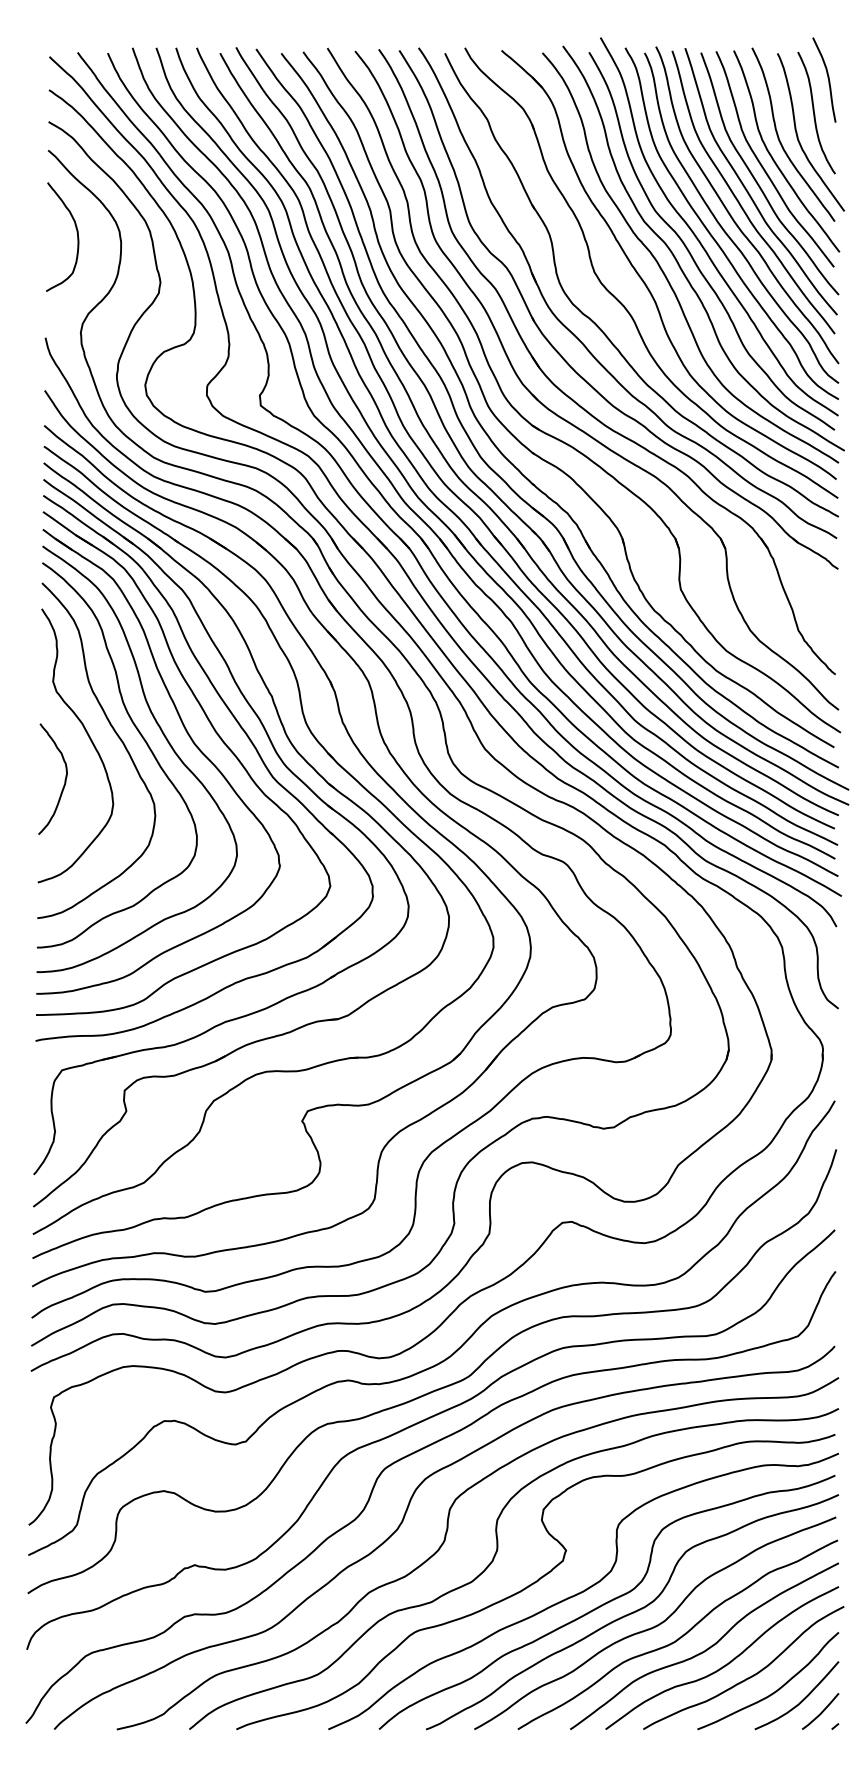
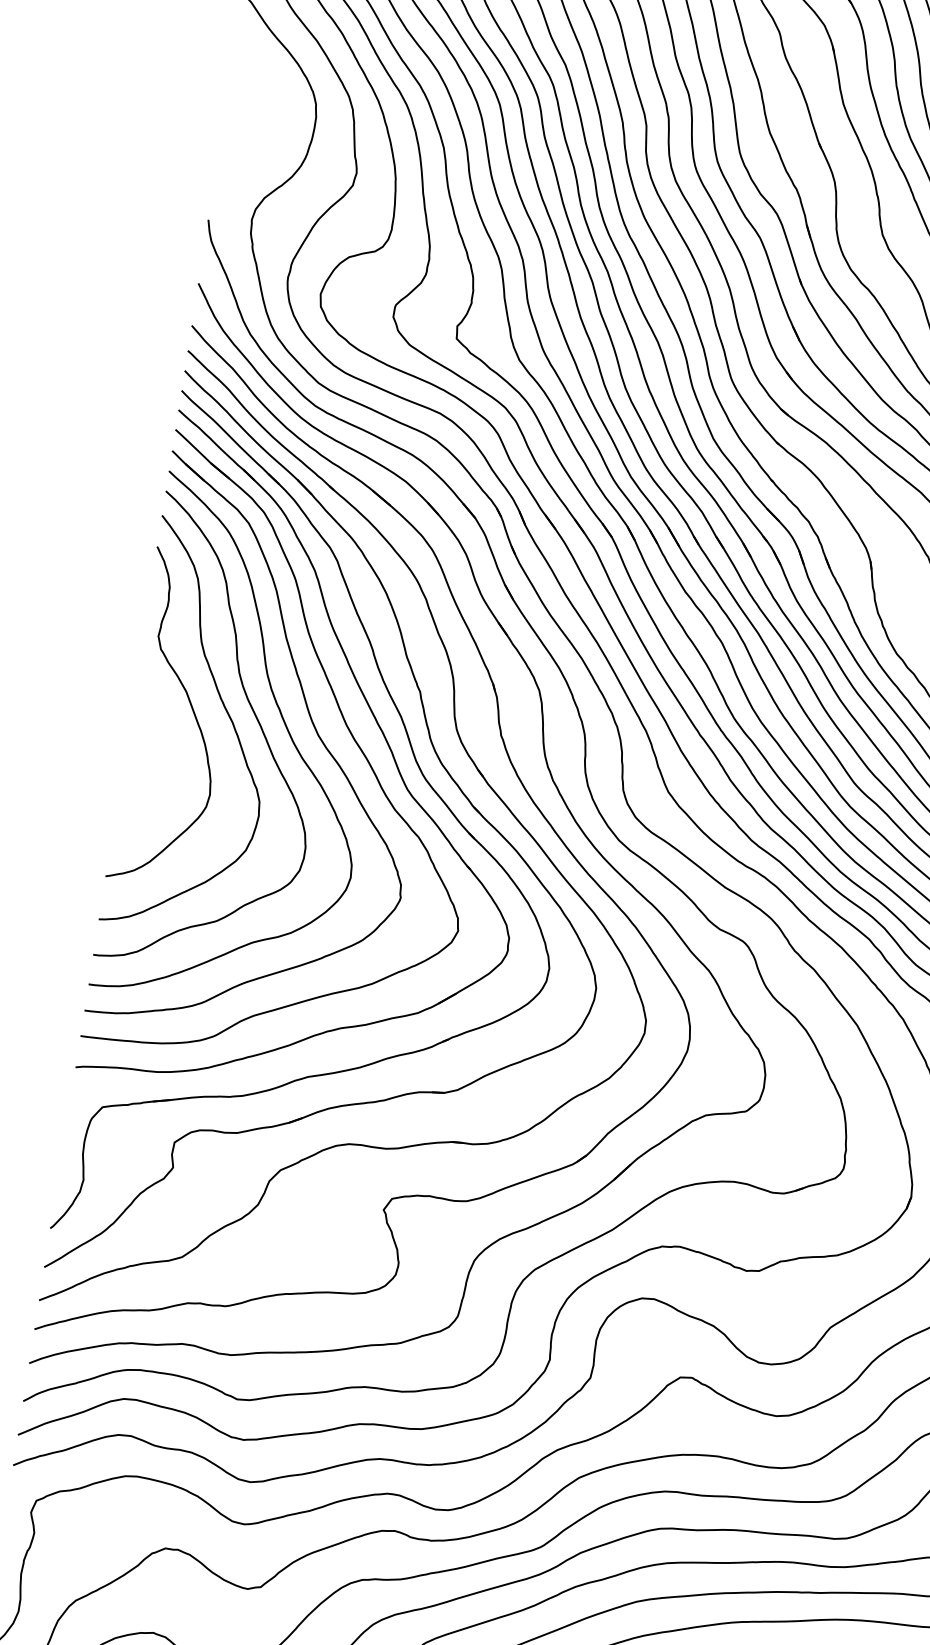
curve: (76, 232) -> (263, 97), removed
curve: (64, 779) -> (155, 756), removed

